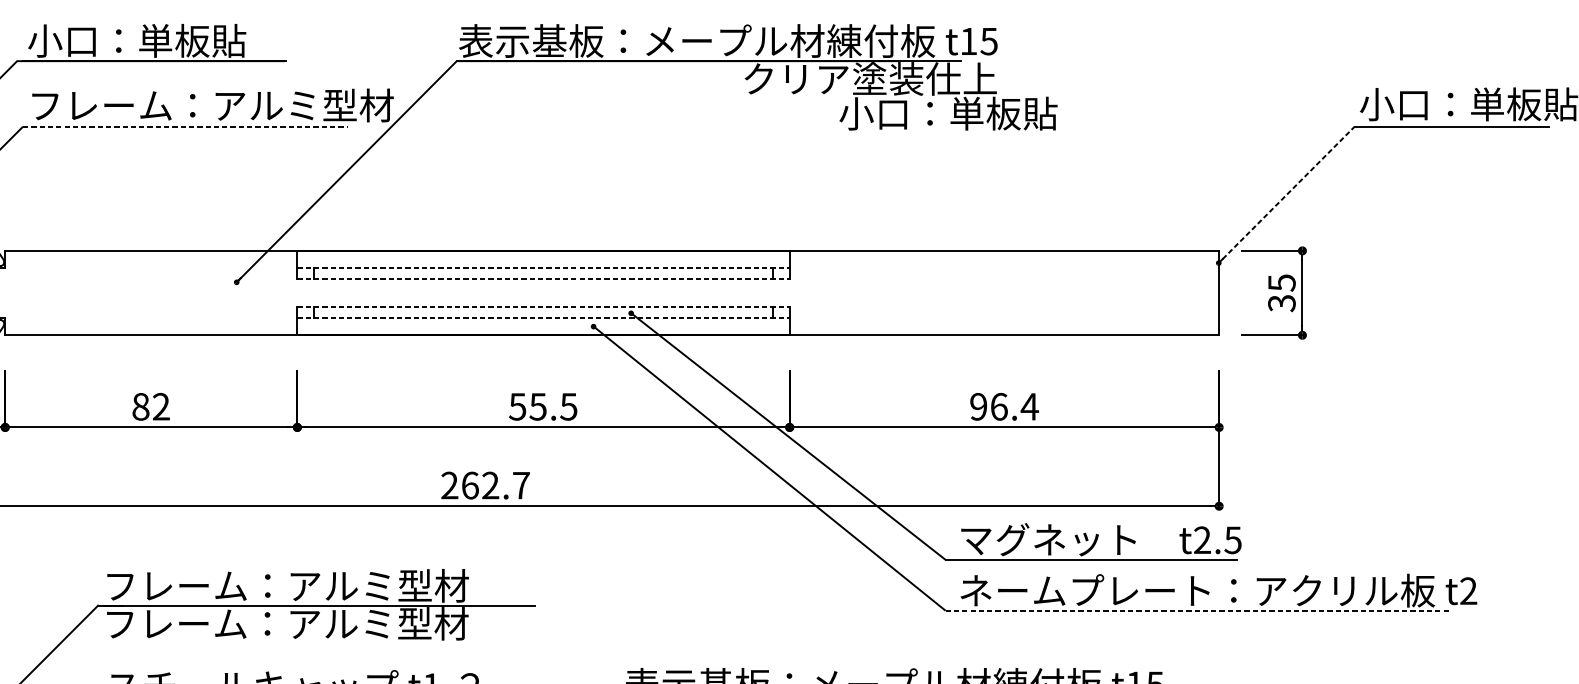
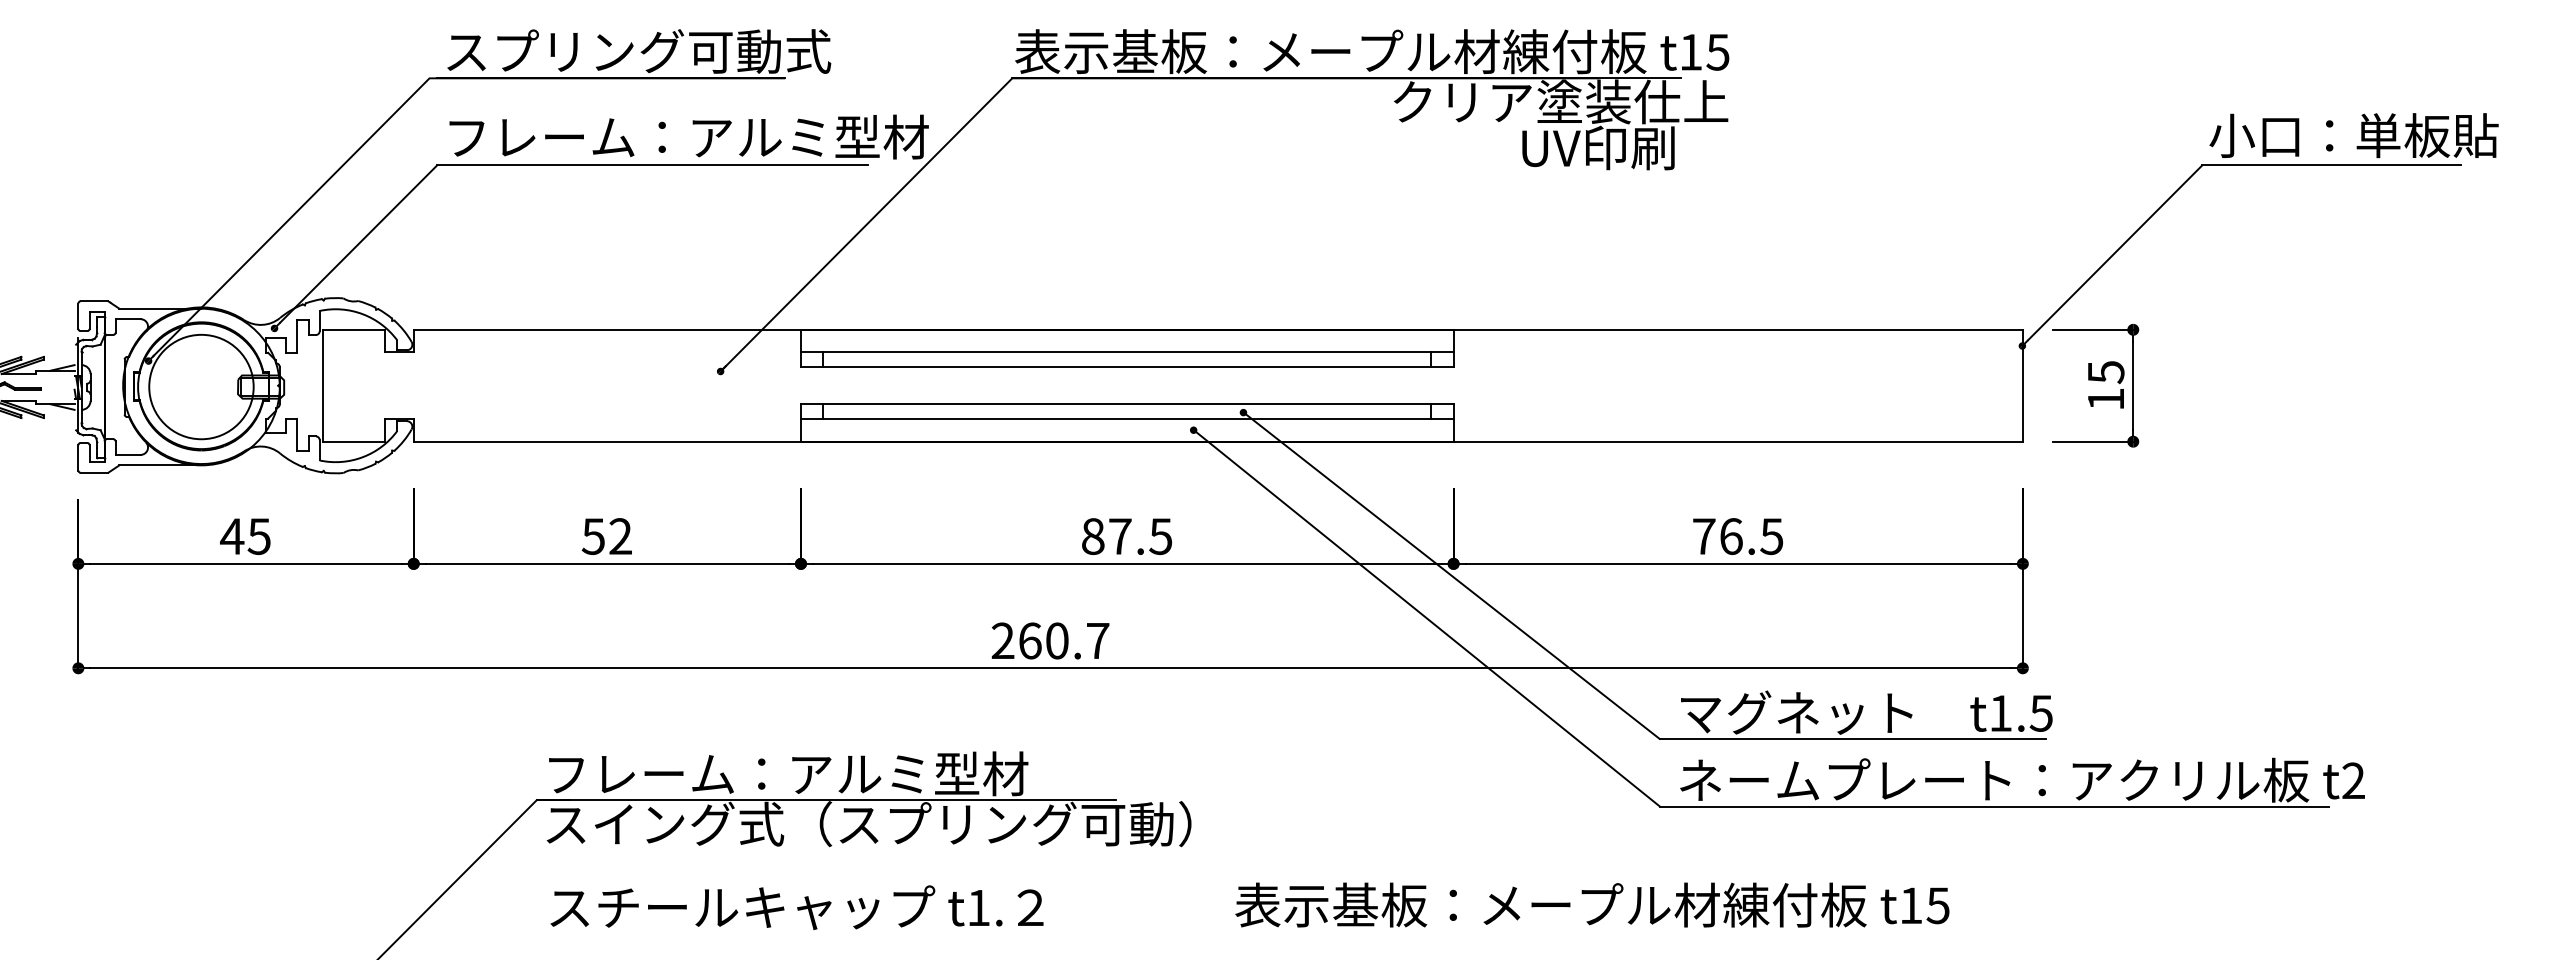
text: (174, 40) -> (637, 51), 小口：単板貼 -> スプリング可動式
text: (948, 113) -> (1663, 147), 小口：単板貼 -> UV印刷
line: (186, 126) -> (653, 165), dashed -> solid
line: (1289, 193) -> (2115, 253), dashed -> solid
line: (543, 267) -> (1127, 352), dashed -> solid
line: (543, 279) -> (1127, 367), dashed -> solid
text: (1281, 303) -> (2105, 399), 35 -> 15
line: (543, 307) -> (1127, 404), dashed -> solid
line: (543, 318) -> (1127, 419), dashed -> solid
text: (140, 406) -> (592, 536), 82 -> 52
text: (527, 406) -> (1106, 536), 55.5 -> 87.5
text: (1004, 406) -> (1738, 536), 96.4 -> 76.5
text: (490, 485) -> (1057, 640), 262.7 -> 260.7
text: (1202, 540) -> (2000, 713), t2.5 -> t1.5
line: (1198, 610) -> (1995, 806), dashed -> solid
text: (348, 624) -> (868, 824), フレーム：アルミ型材 -> スイング式（スプリング可動）

